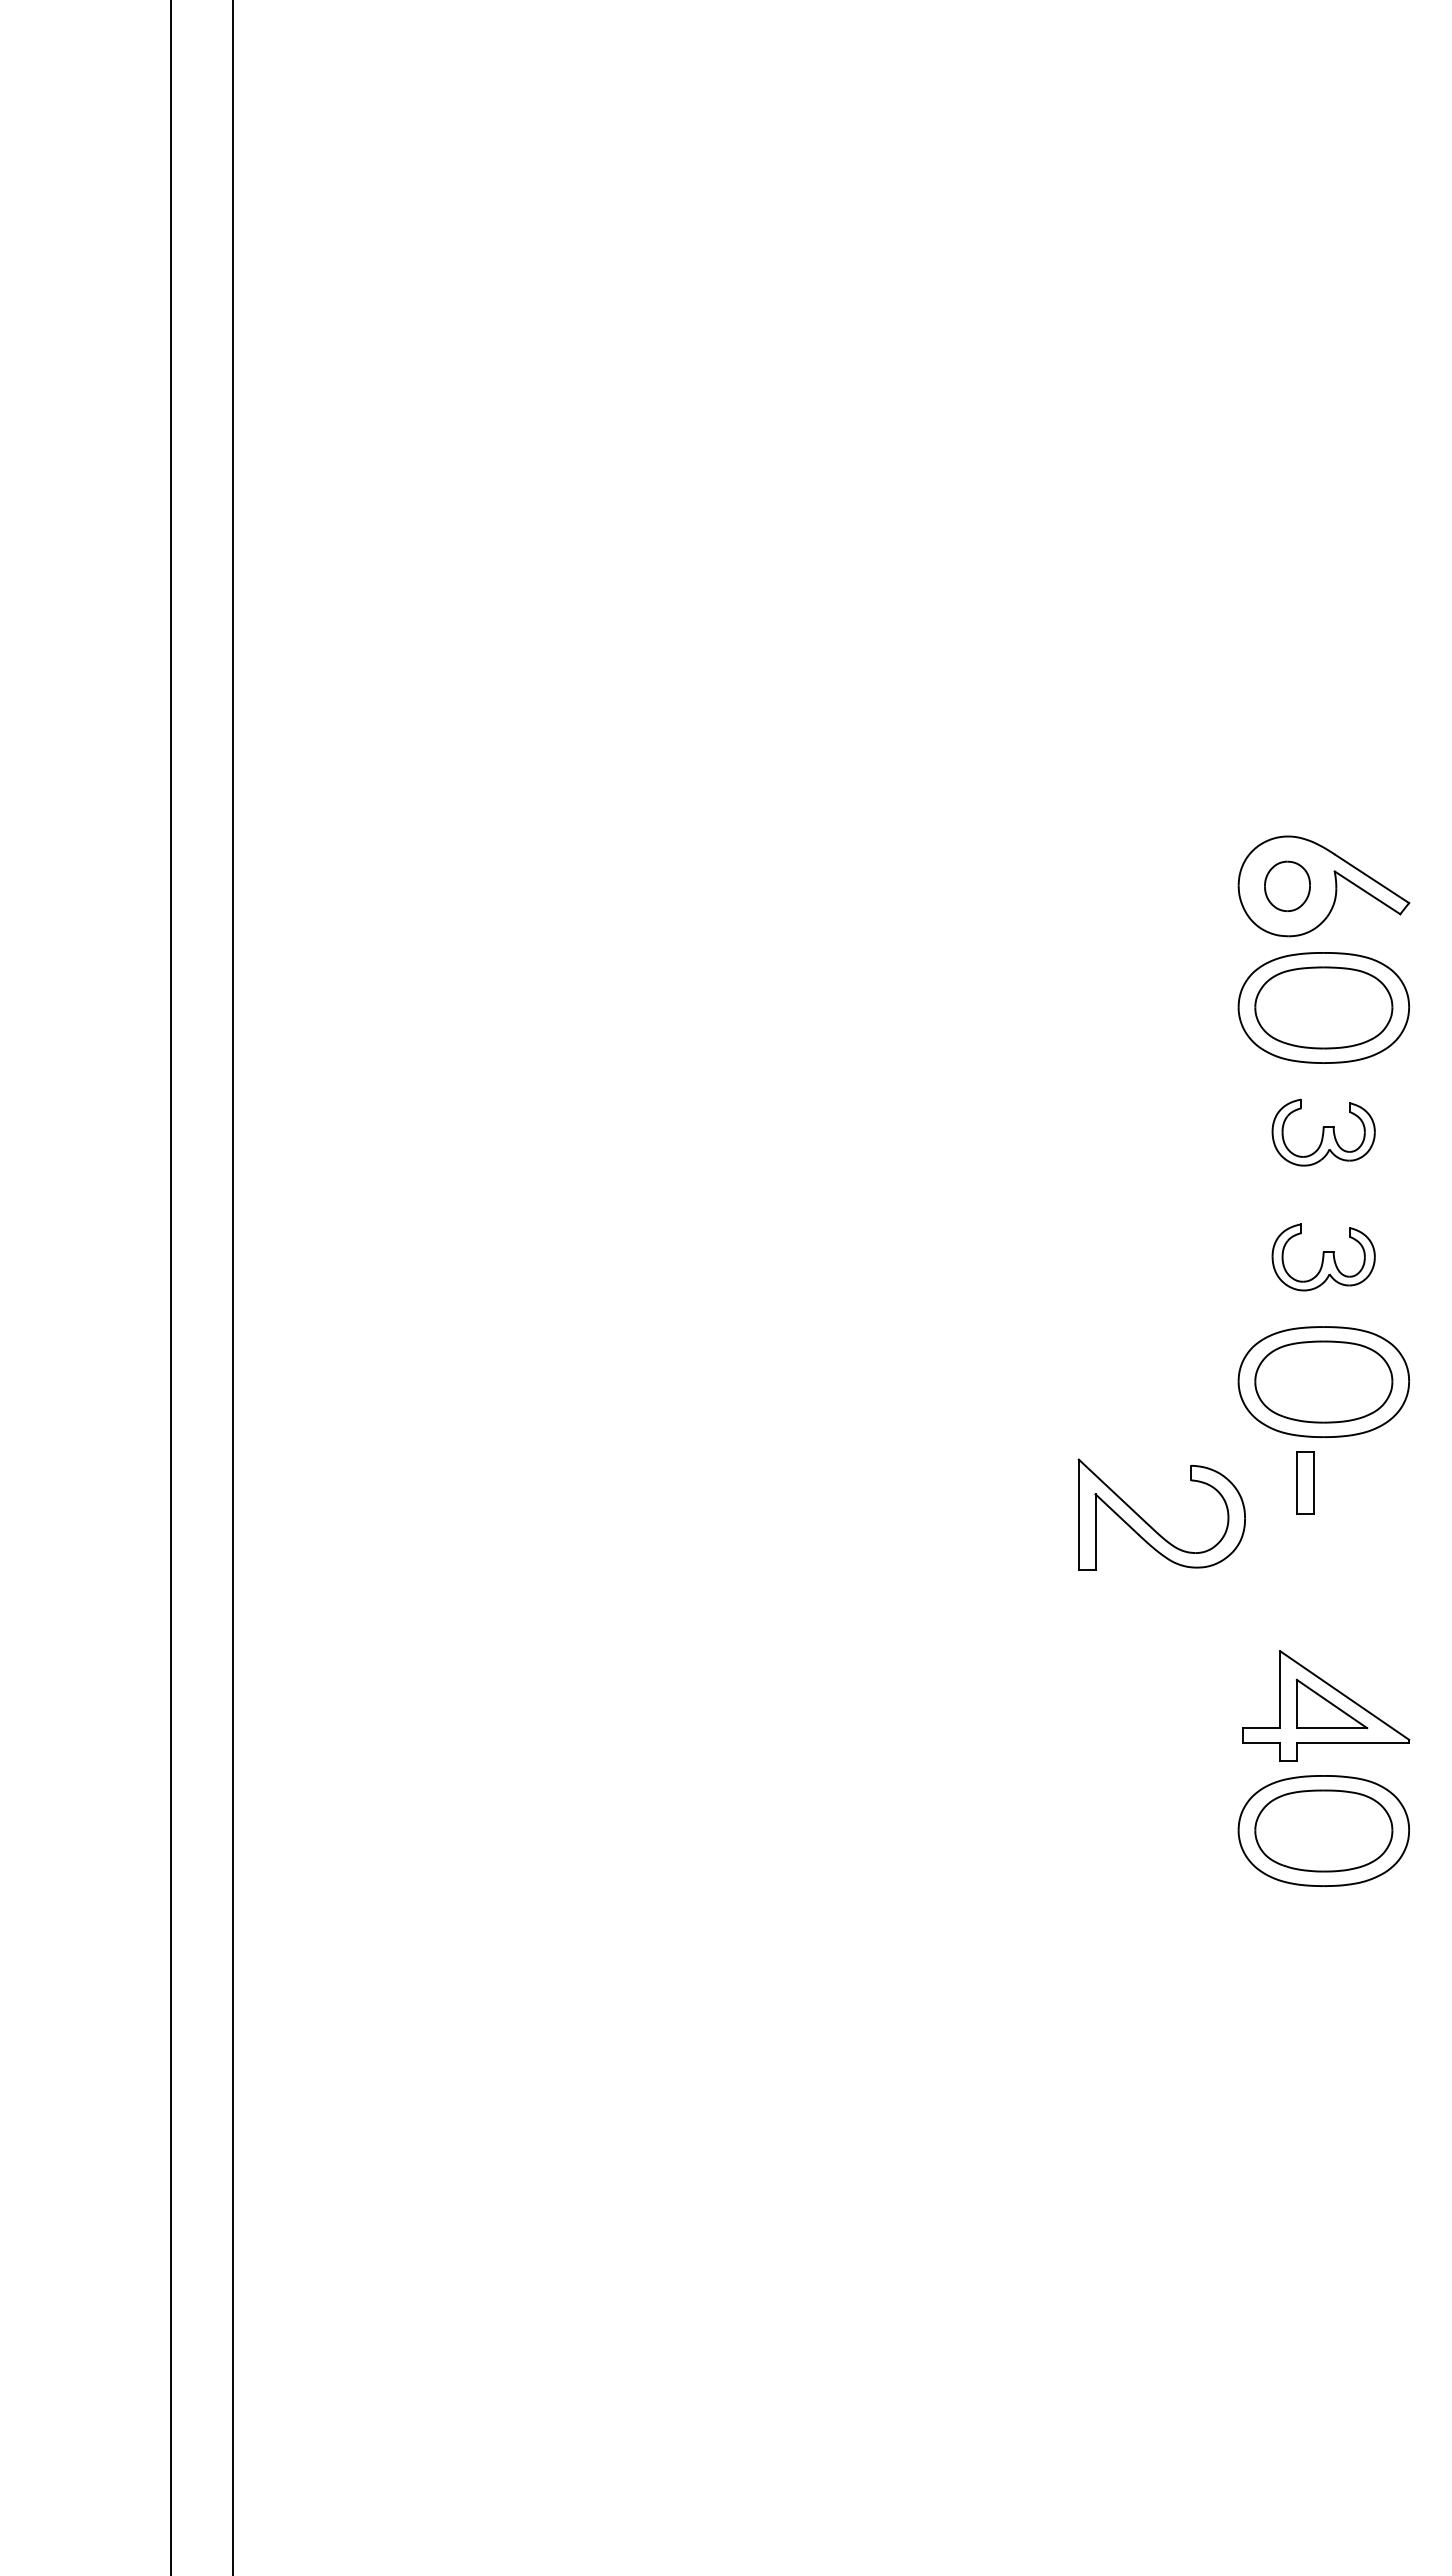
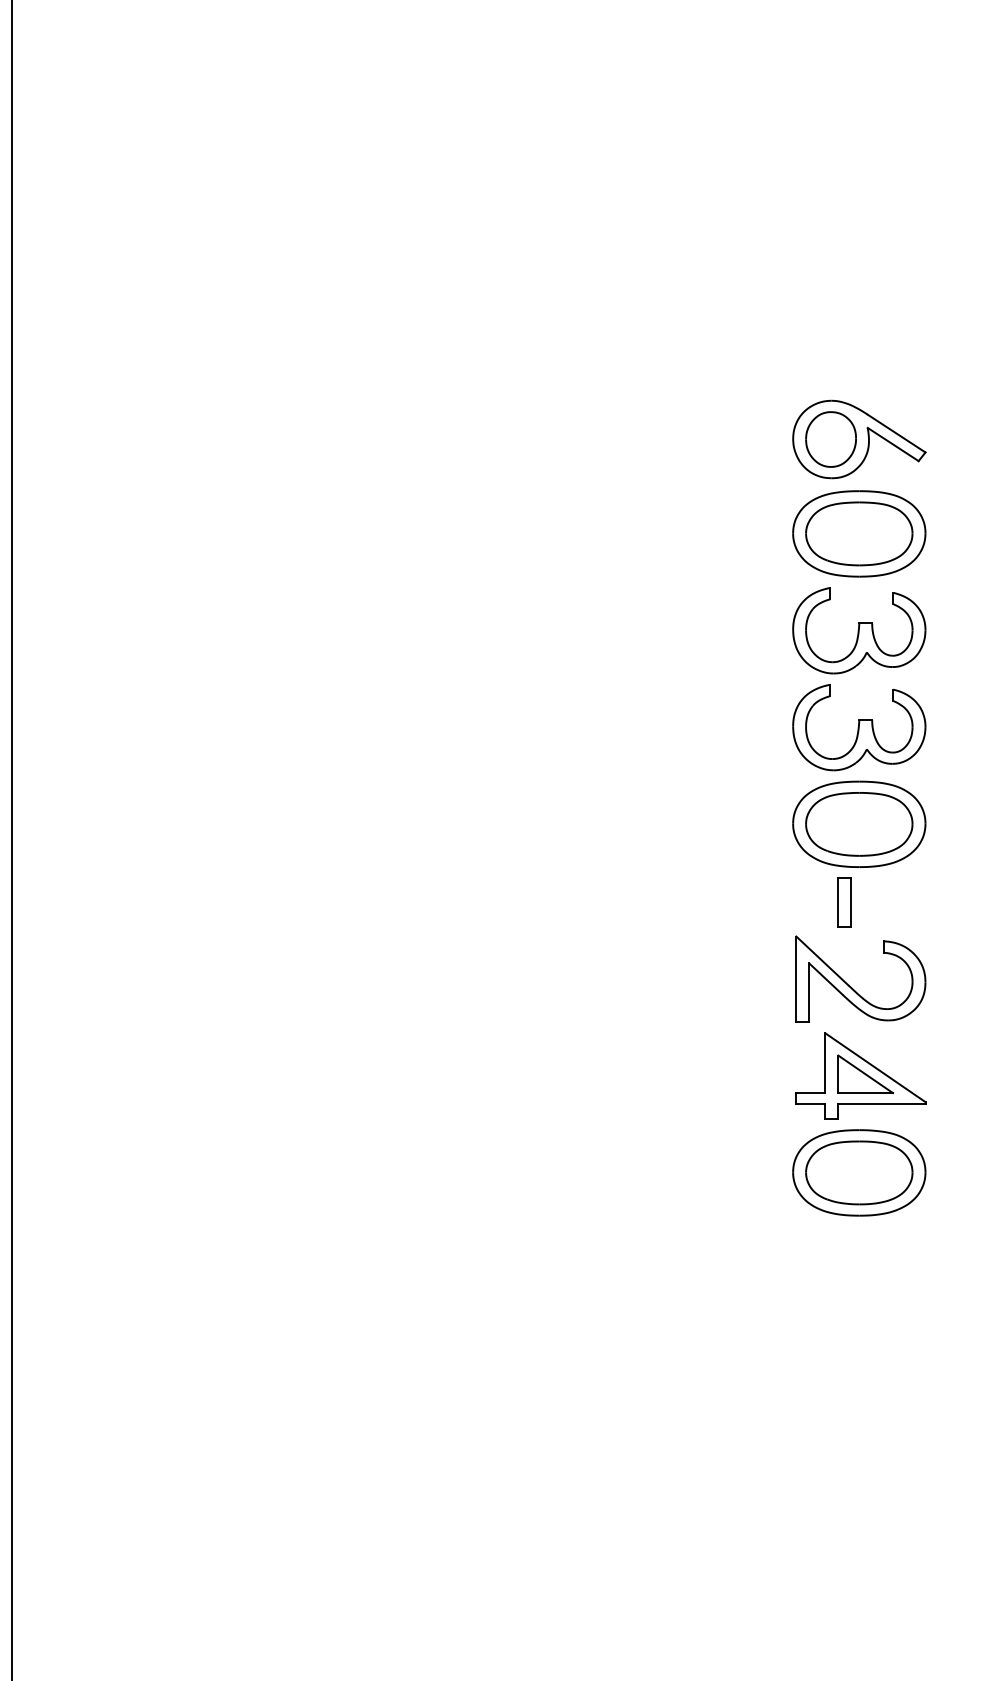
part: (1287, 886) -> (831, 439), size x1.43
part: (1323, 1132) -> (859, 630), size x1.67
part: (1323, 1257) -> (859, 727), size x1.67
part: (1150, 1525) -> (852, 987), moved

